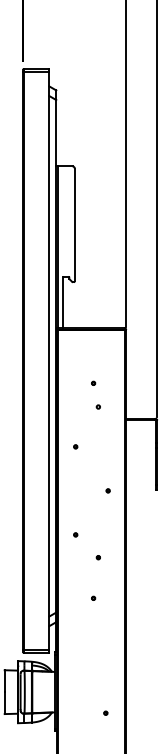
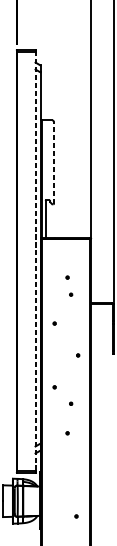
line: (74, 224) -> (53, 162), solid -> dashed
line: (49, 360) -> (35, 261), solid -> dashed

